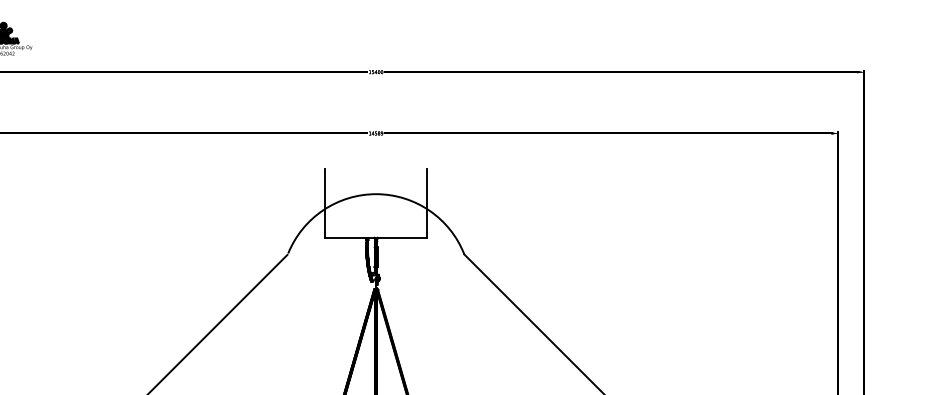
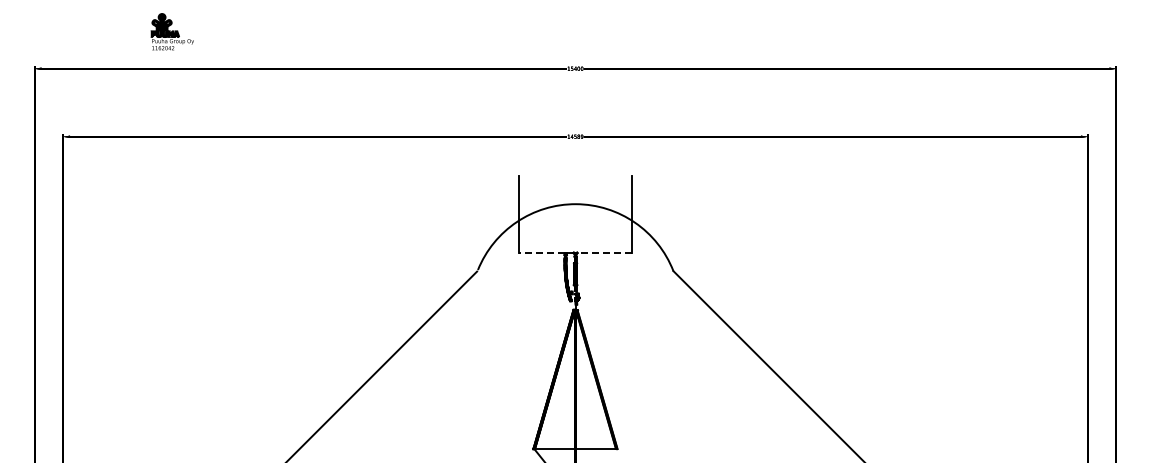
line: (345, 237) -> (541, 252), solid -> dashed
line: (402, 237) -> (604, 252), solid -> dashed

